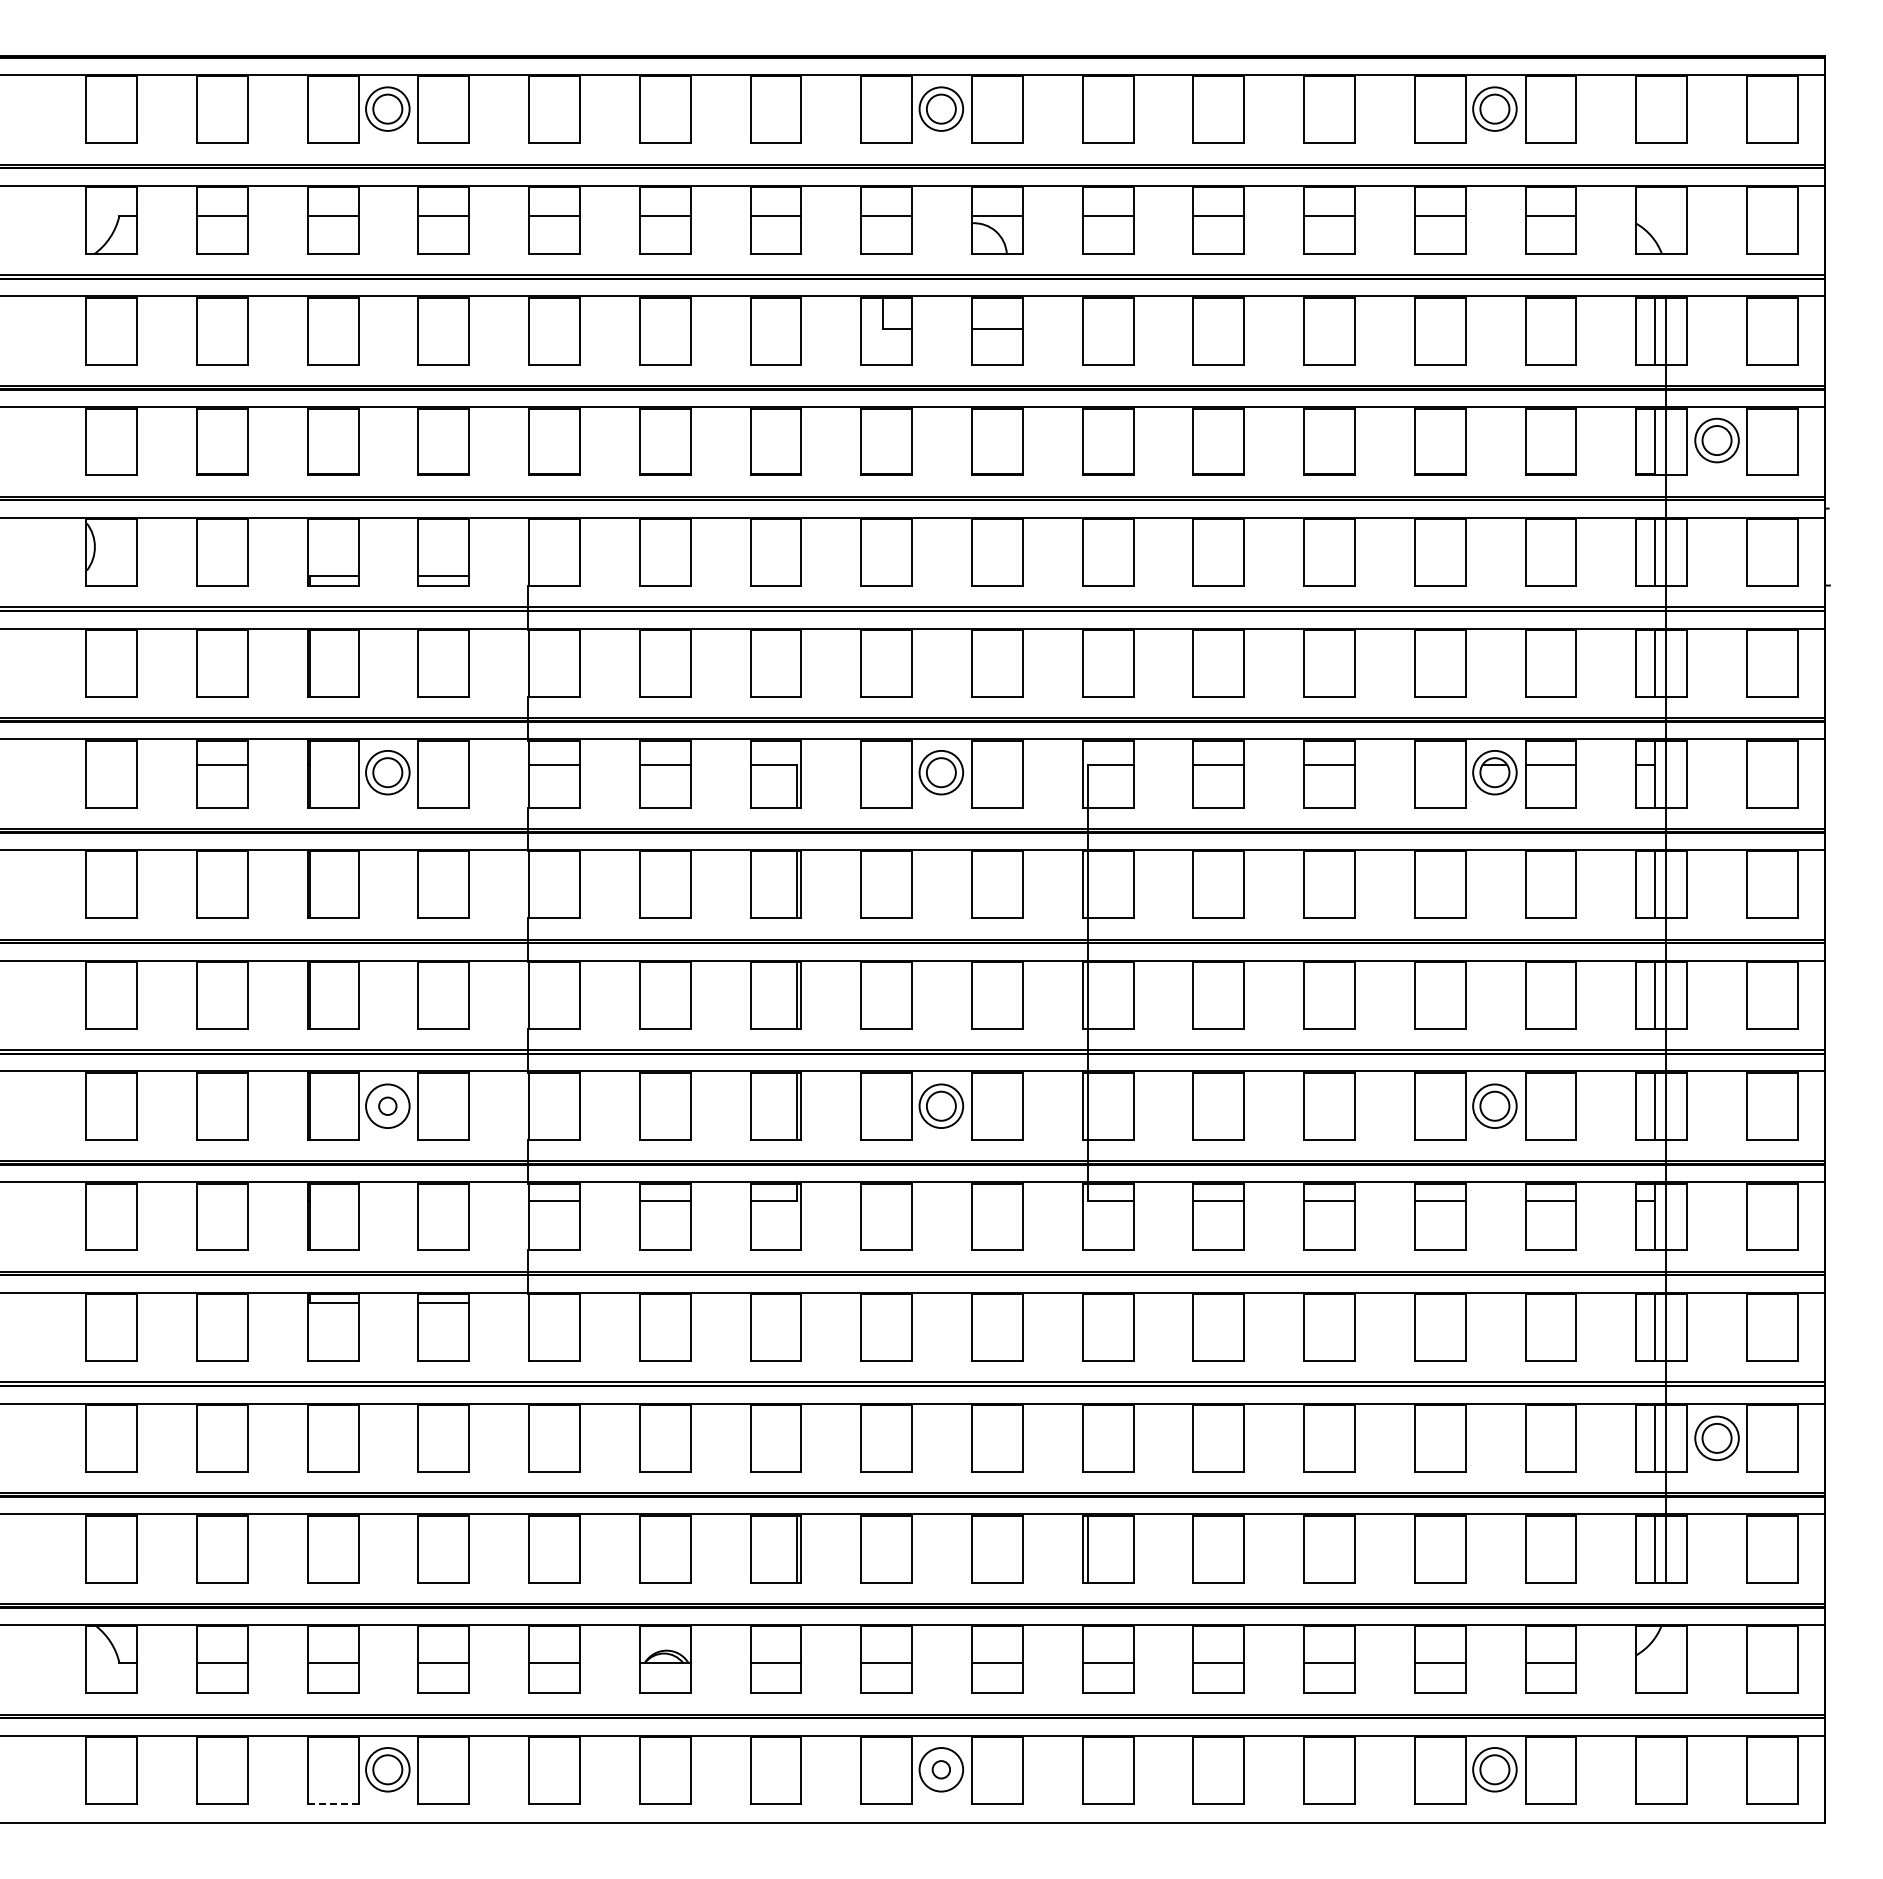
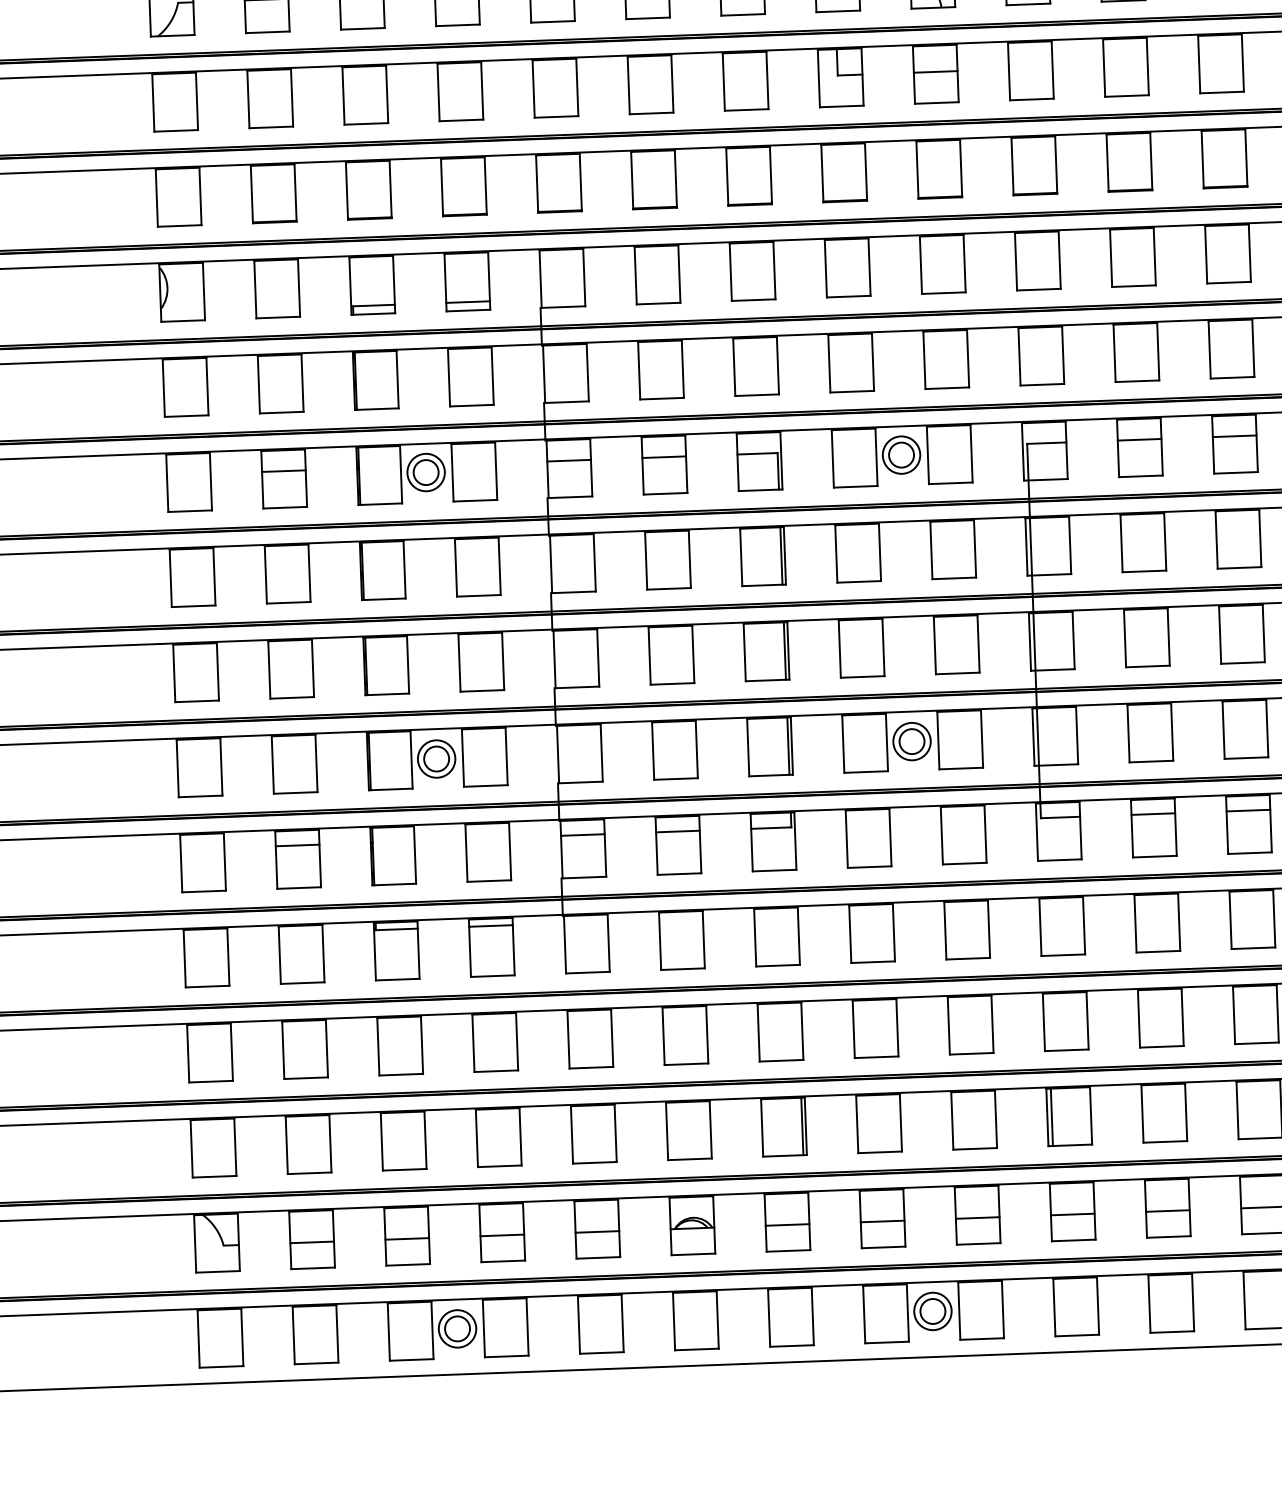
circle: (387, 1105) -> (436, 758), size x1.67
line: (222, 1200) -> (297, 845), added
circle: (940, 1769) -> (932, 1311), size x1.67
line: (333, 1803) -> (411, 1359), dashed -> solid

